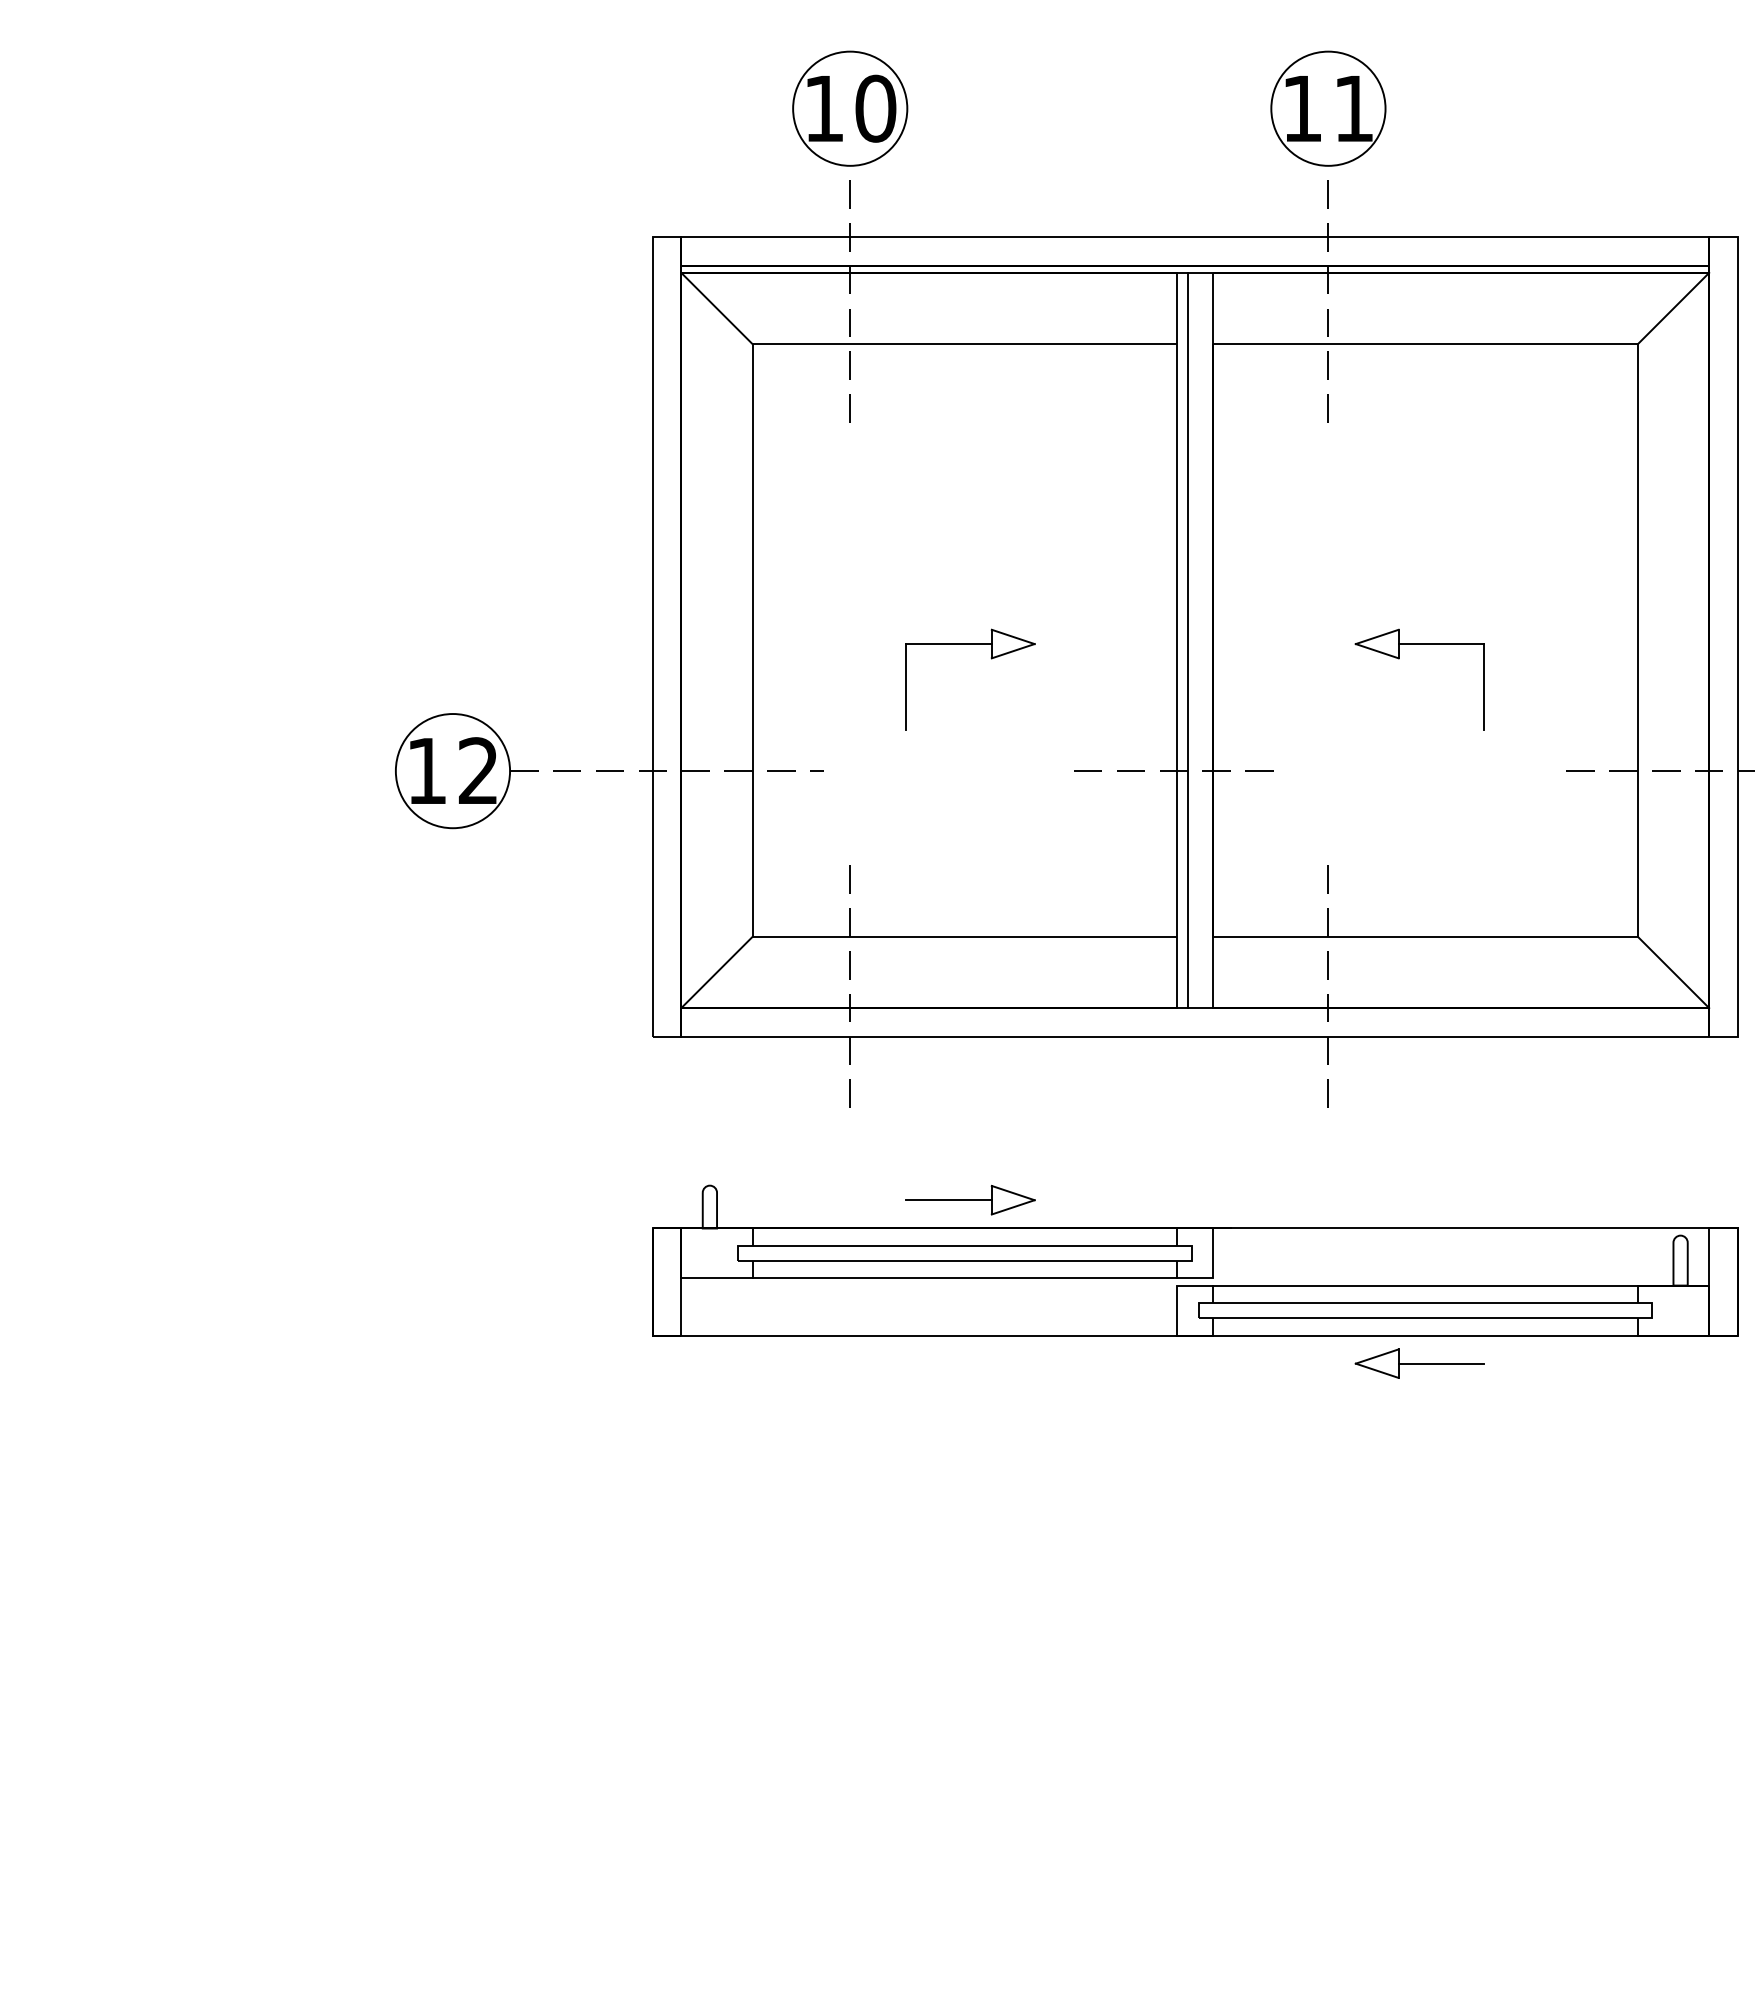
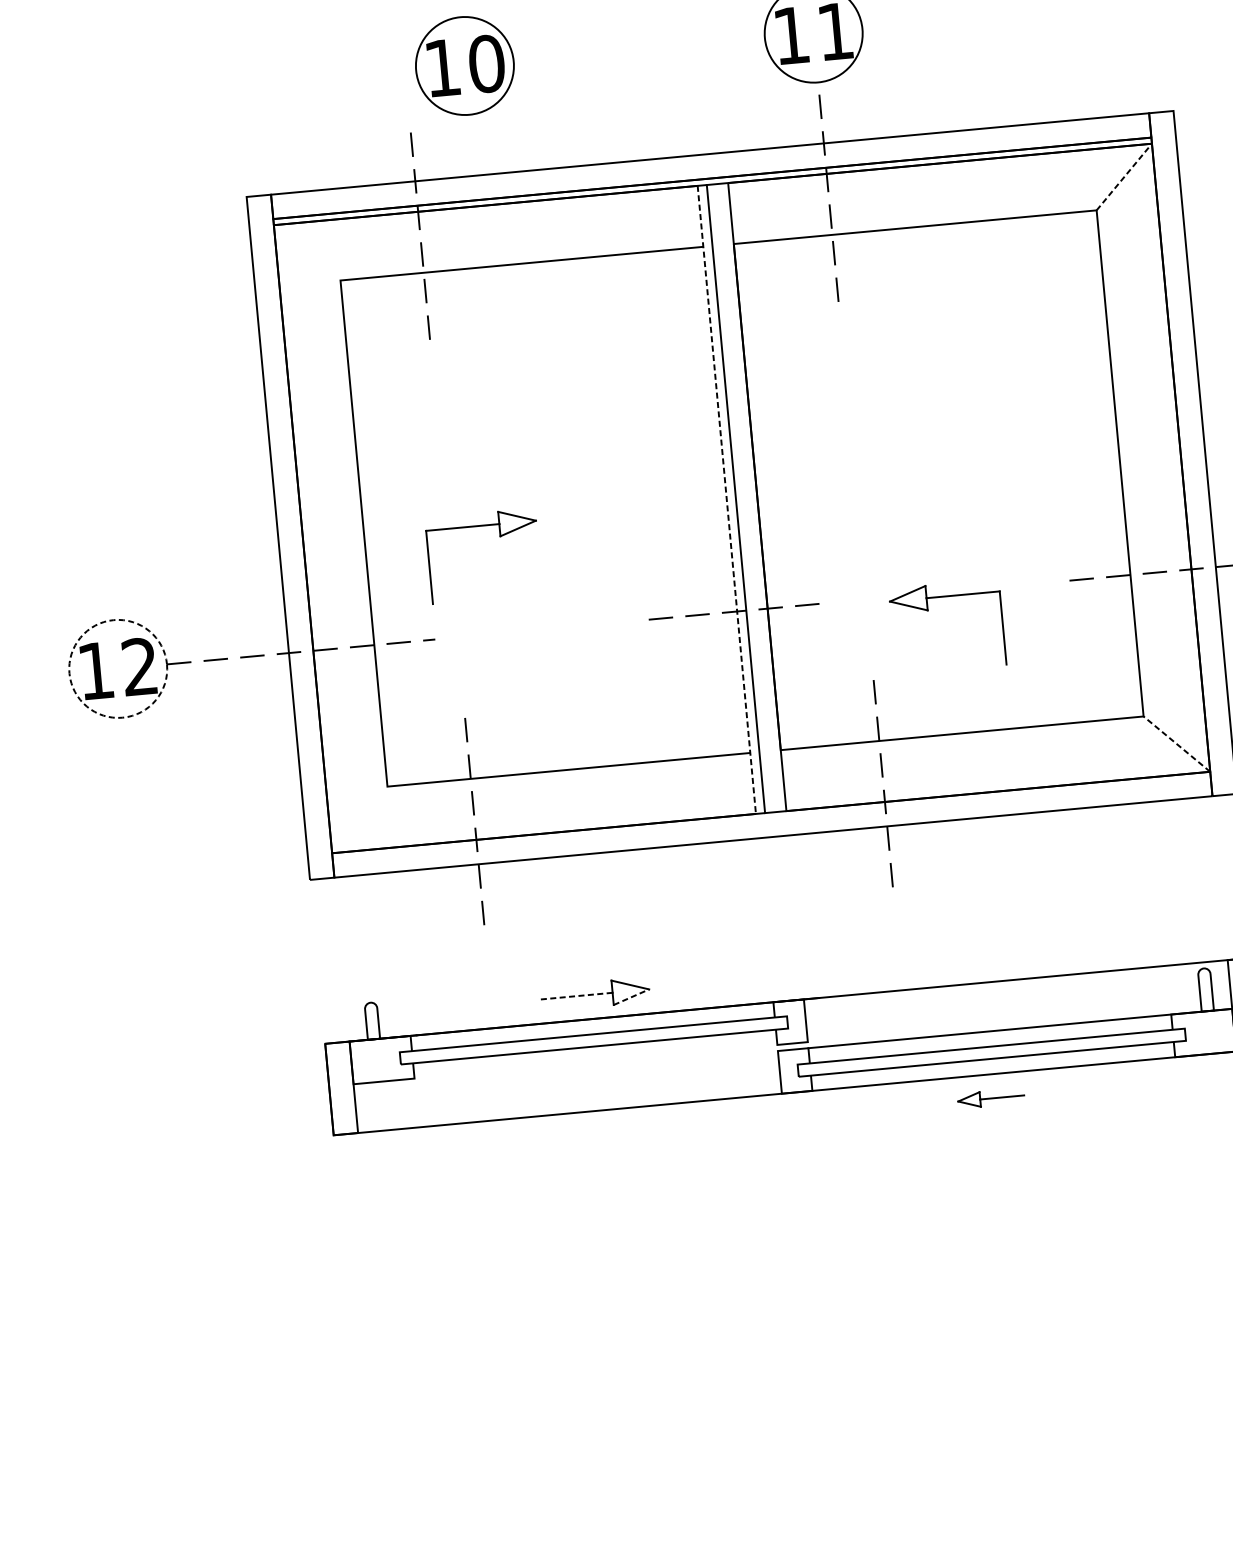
part: (850, 108) -> (465, 65), moved
line: (716, 308) -> (306, 252), removed
line: (1673, 308) -> (1124, 176), solid -> dashed
line: (1177, 640) -> (726, 499), solid -> dashed
part: (990, 658) -> (499, 536), moved
part: (1399, 659) -> (928, 611), moved
circle: (452, 771) -> (117, 669), solid -> dashed
line: (716, 972) -> (359, 820), removed
line: (1673, 972) -> (1176, 744), solid -> dashed
line: (949, 1200) -> (576, 996), solid -> dashed
line: (1013, 1207) -> (631, 997), solid -> dashed
line: (964, 1278) -> (595, 1061), removed
part: (1419, 1363) -> (990, 1098), size x0.6

